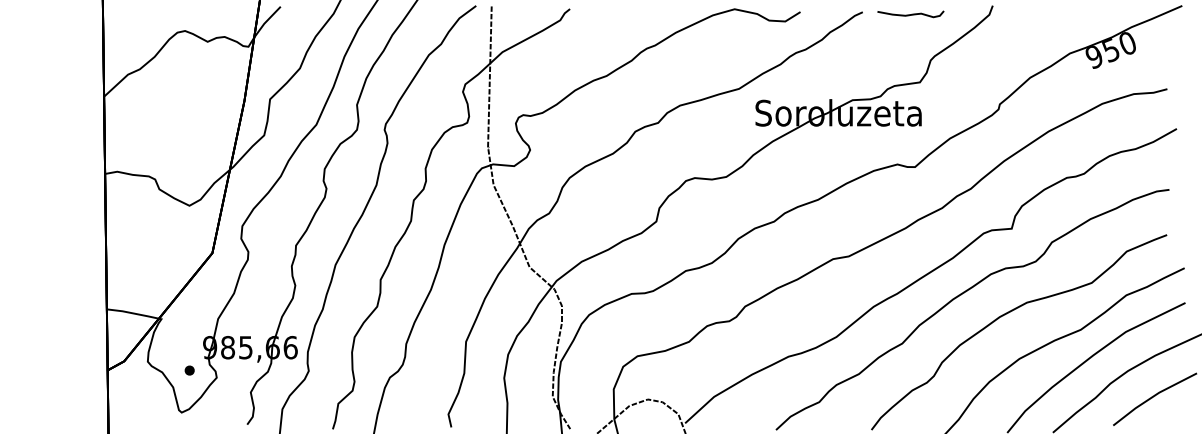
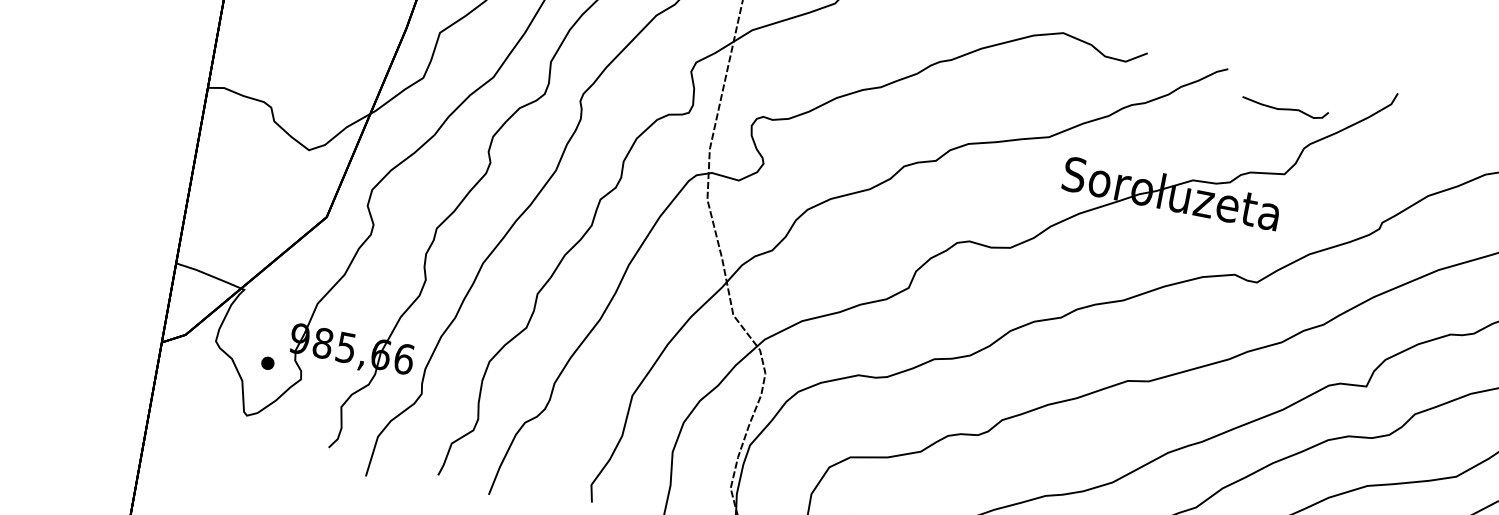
curve: (910, 14) -> (1284, 108), moved

